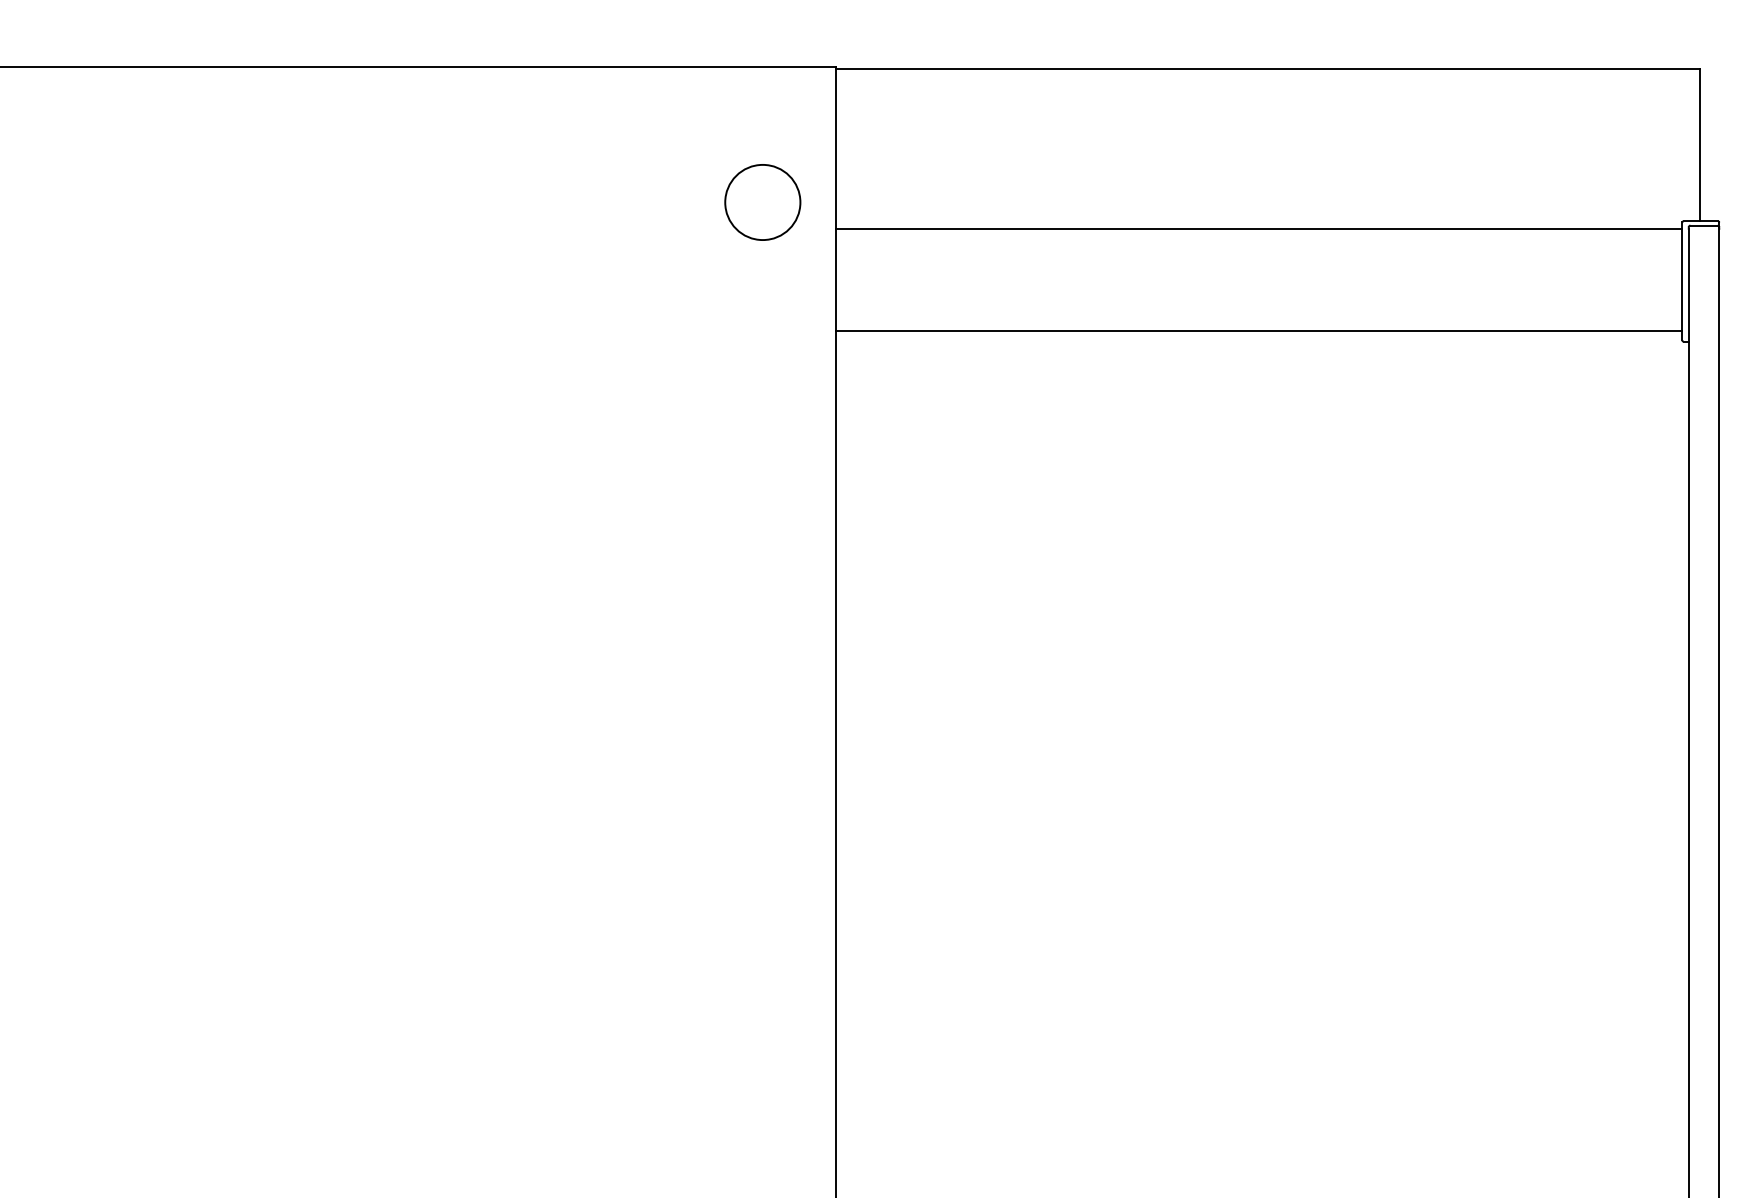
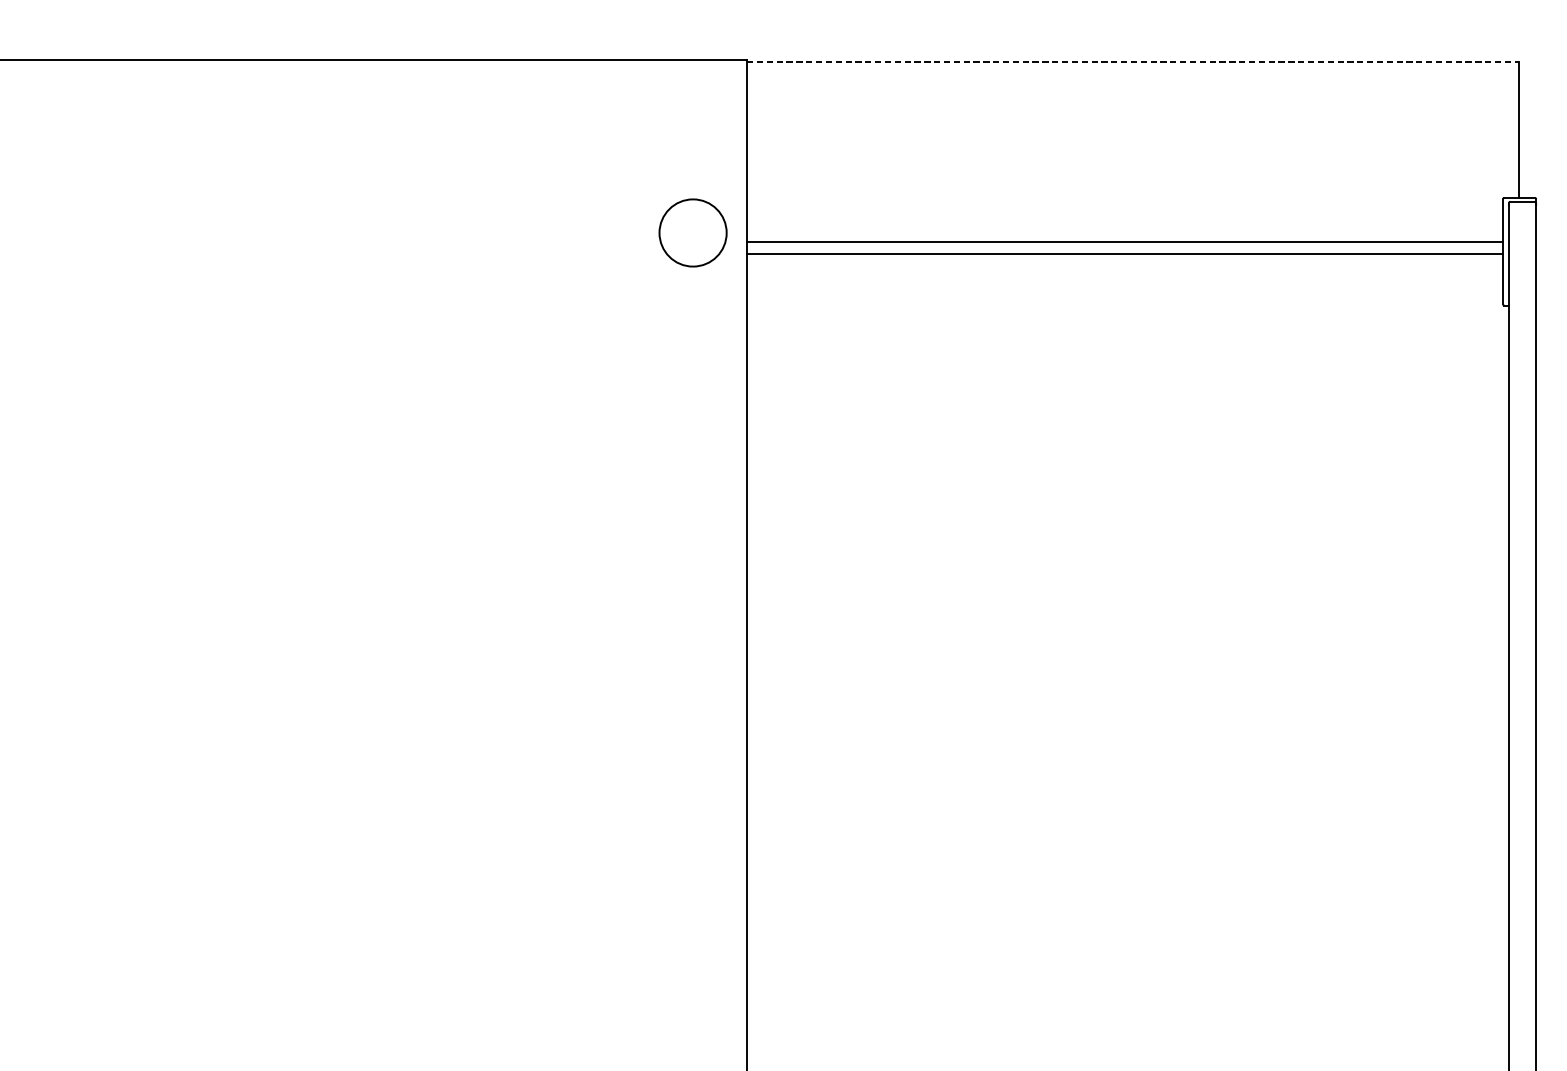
line: (1267, 69) -> (1132, 62), solid -> dashed
circle: (762, 202) -> (692, 233), moved
line: (1259, 228) -> (1125, 241), moved
line: (1259, 331) -> (1125, 254), moved

